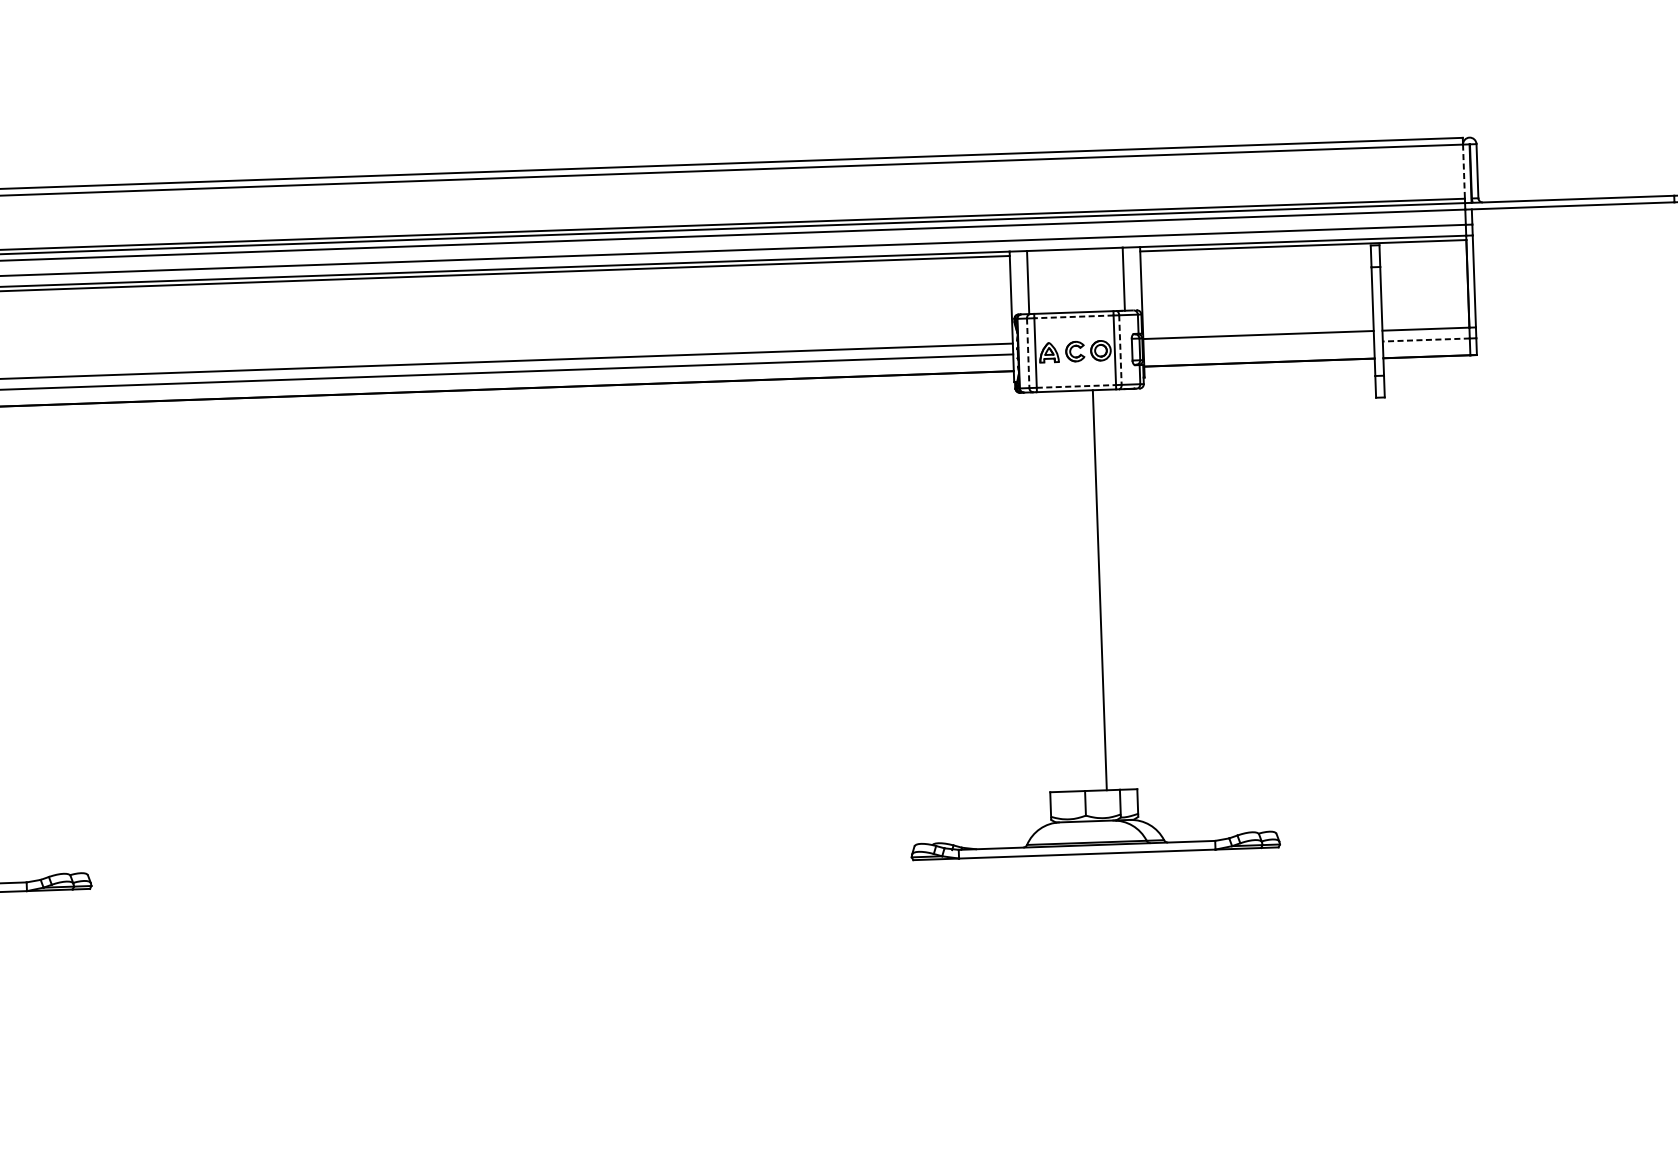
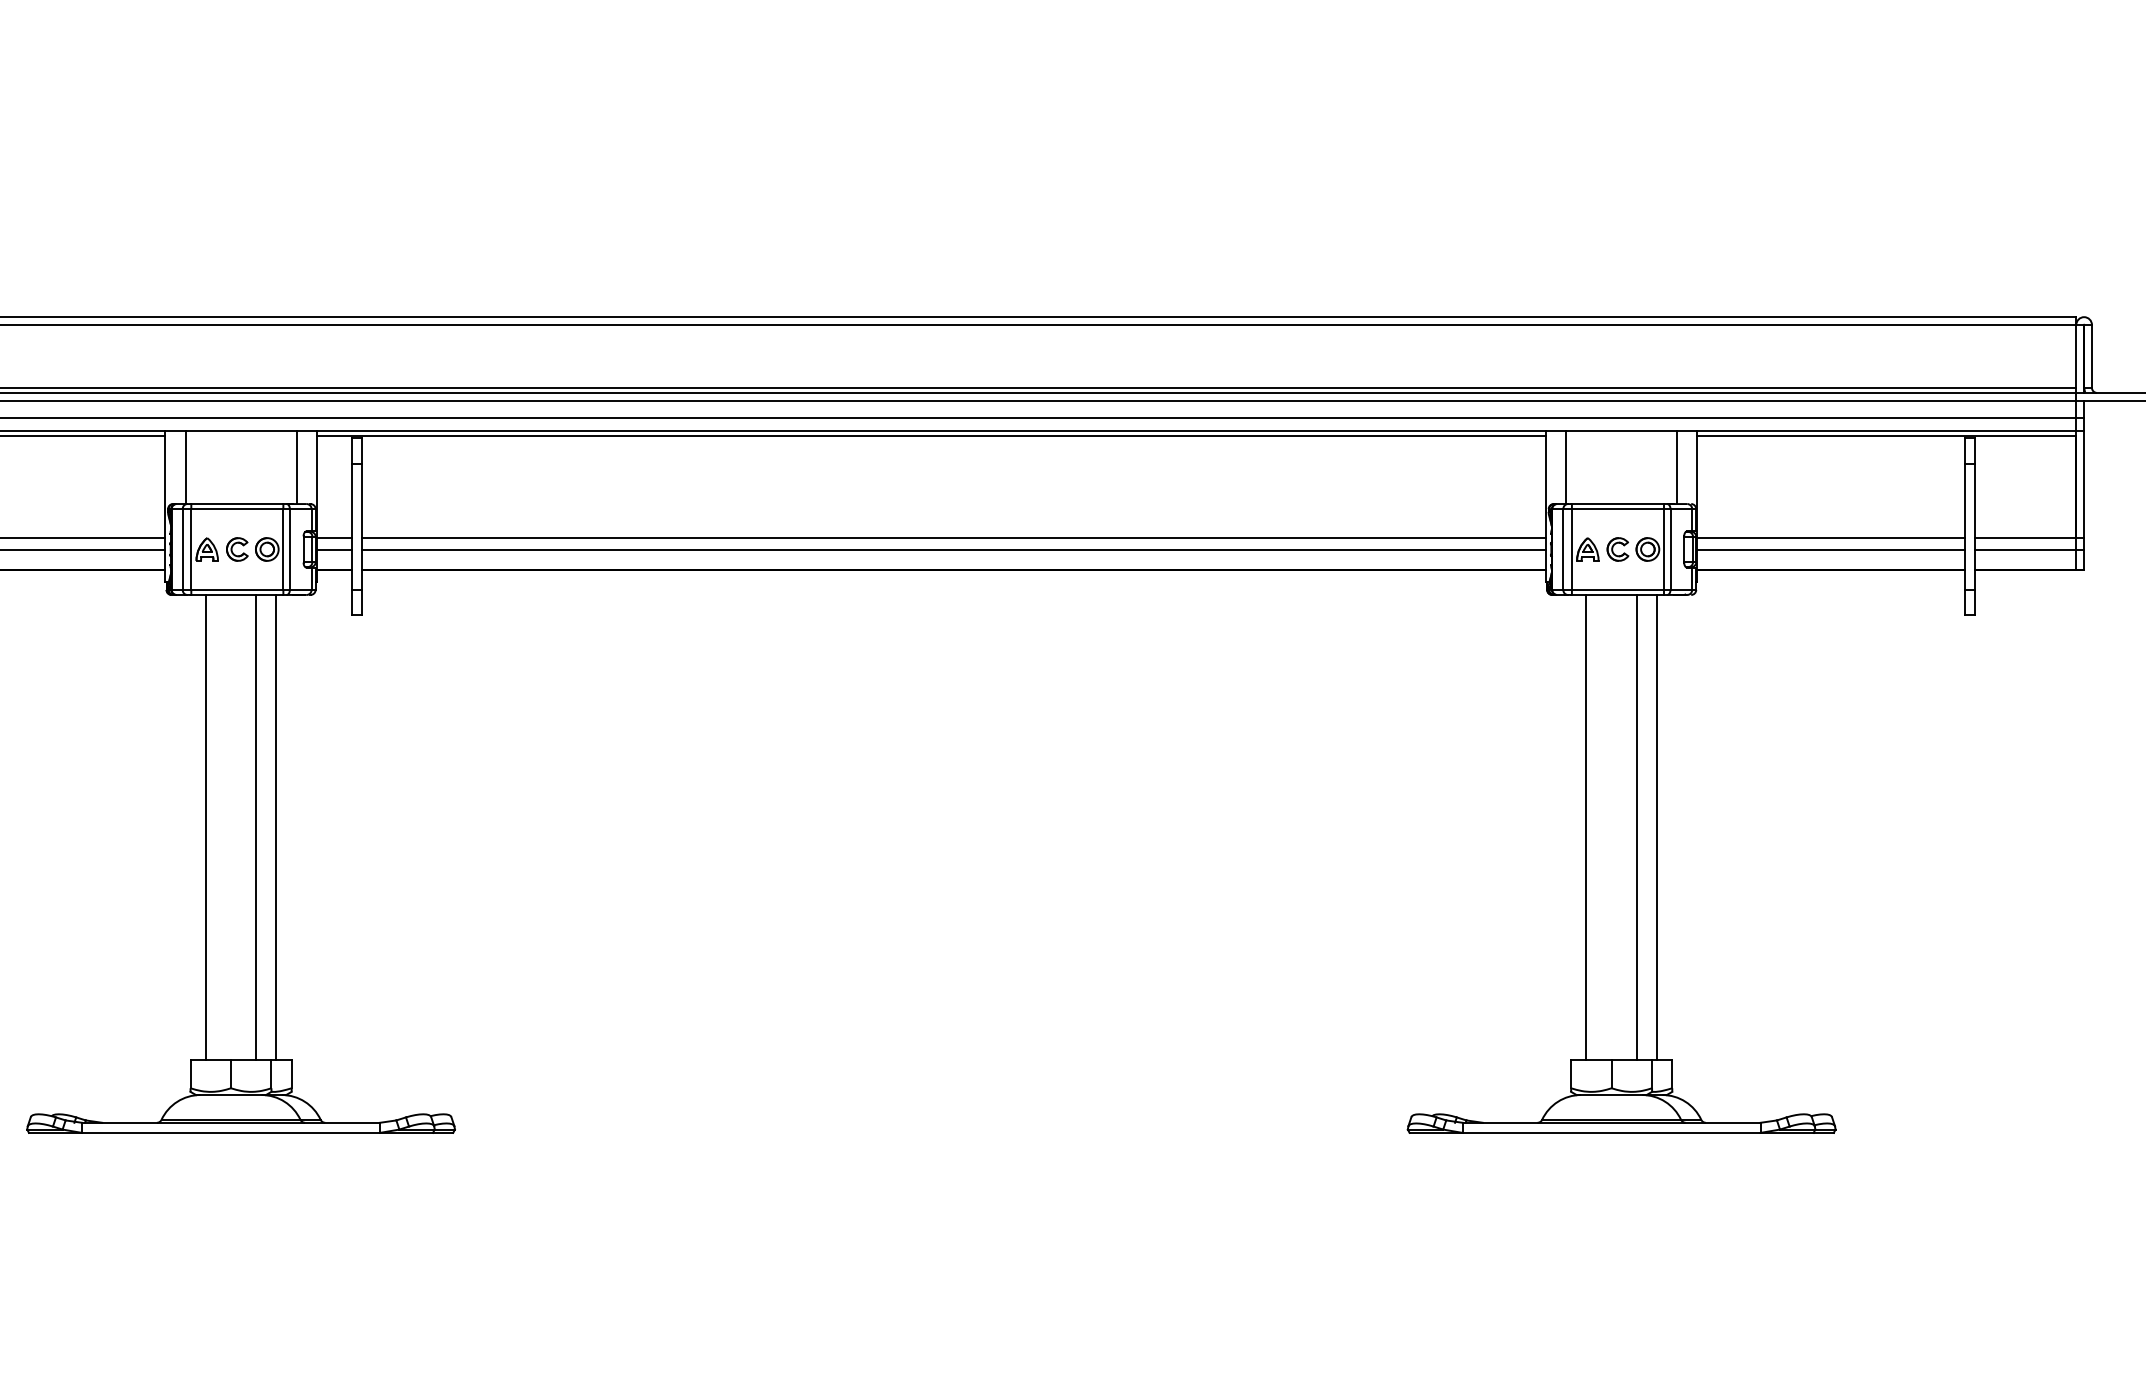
line: (1464, 171) -> (2076, 356), dashed -> solid
line: (1073, 317) -> (1617, 509), dashed -> solid
line: (1426, 340) -> (2025, 550), dashed -> solid
line: (1259, 346) -> (1831, 550), added
line: (1120, 350) -> (1670, 550), dashed -> solid
line: (1028, 354) -> (1563, 550), dashed -> solid
line: (1076, 386) -> (1618, 589), dashed -> solid
line: (1117, 588) -> (1657, 826), added
line: (1056, 591) -> (1586, 826), added

